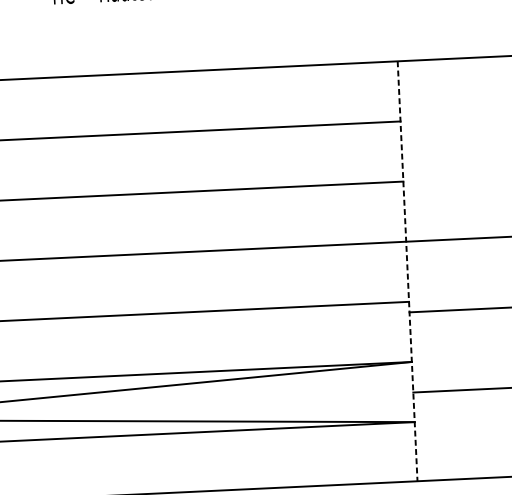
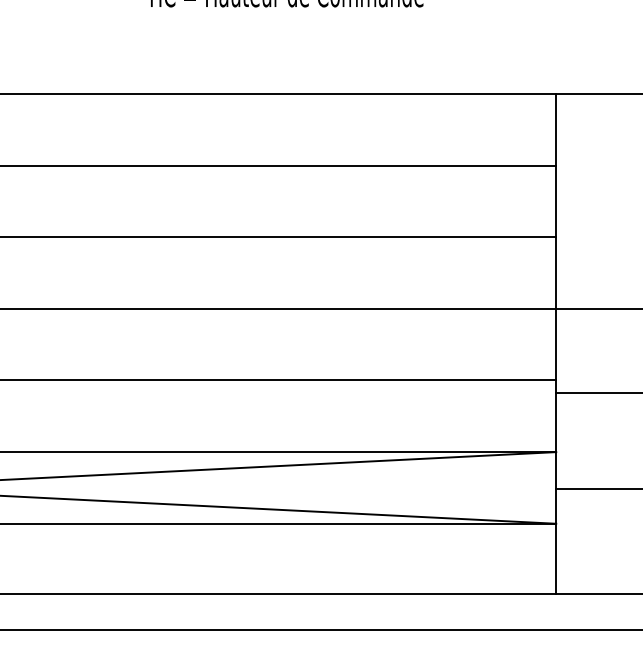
line: (407, 271) -> (556, 344), dashed -> solid

